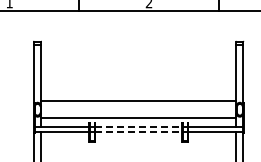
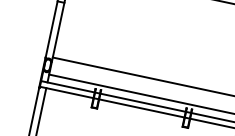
line: (138, 126) -> (142, 102), dashed -> solid
line: (138, 132) -> (141, 108), dashed -> solid

